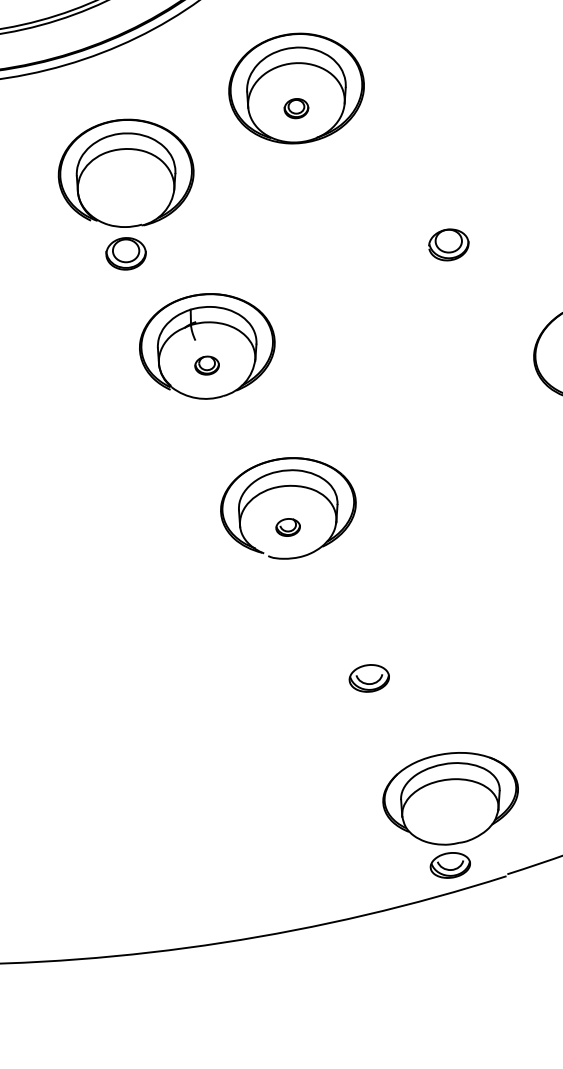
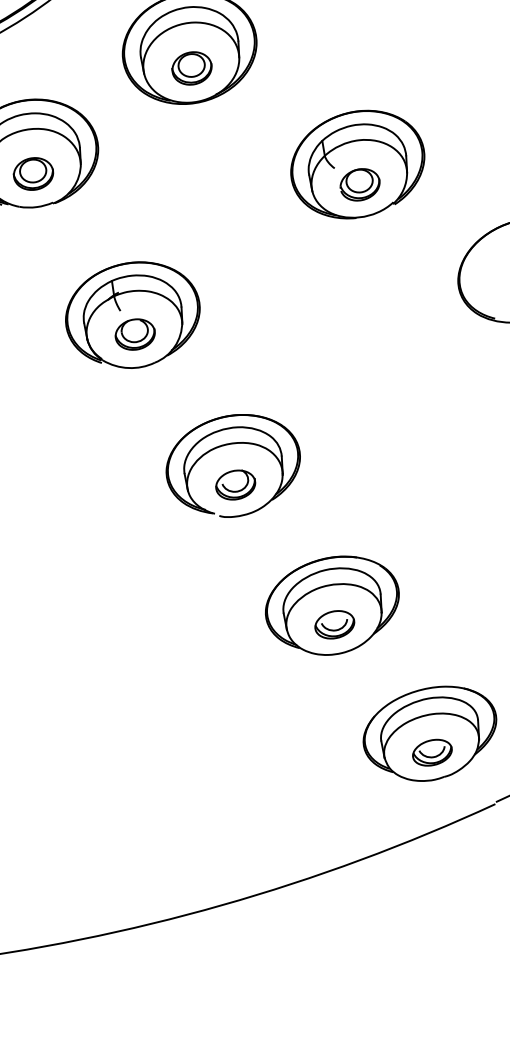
part: (296, 108) -> (192, 68), size x1.67
part: (448, 224) -> (357, 164), added
part: (125, 253) -> (32, 173), moved
part: (206, 365) -> (134, 334), size x1.67
part: (287, 527) -> (234, 485), size x1.67
part: (369, 659) -> (332, 606), added
part: (449, 865) -> (431, 752), moved

